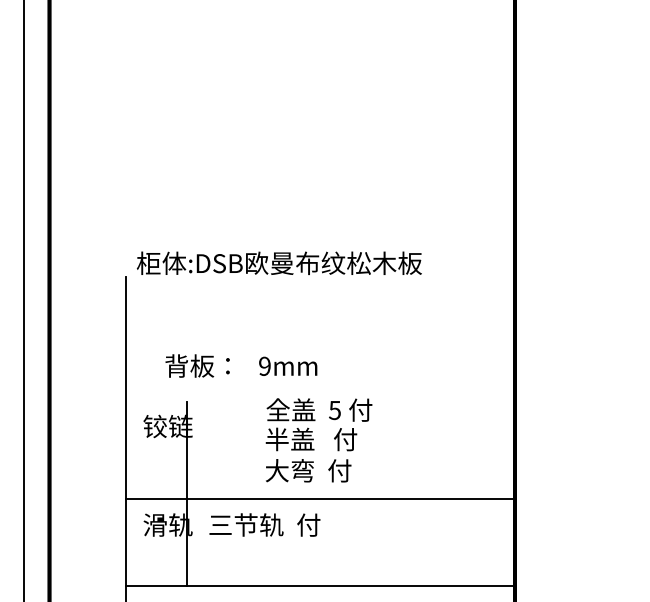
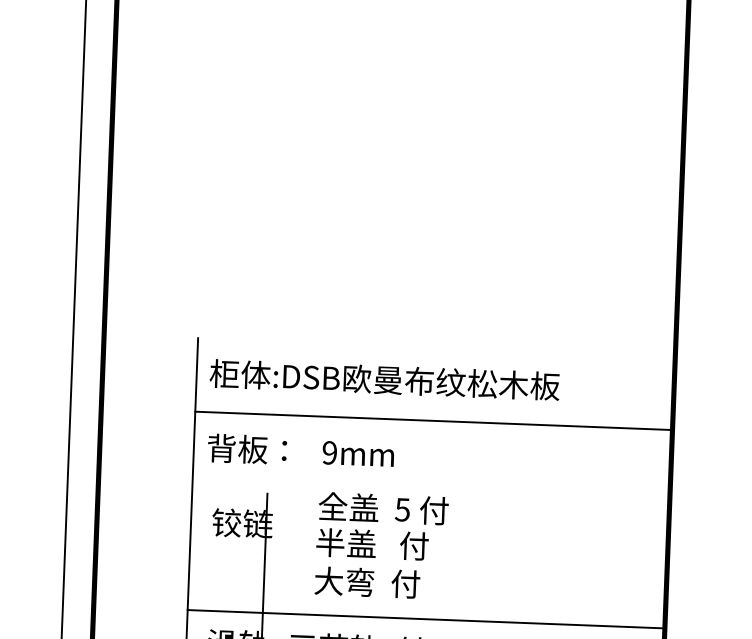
text: (279, 262) -> (384, 379), moved
line: (320, 337) -> (433, 421), added
text: (241, 365) -> (301, 450), moved
text: (318, 440) -> (381, 545), moved

